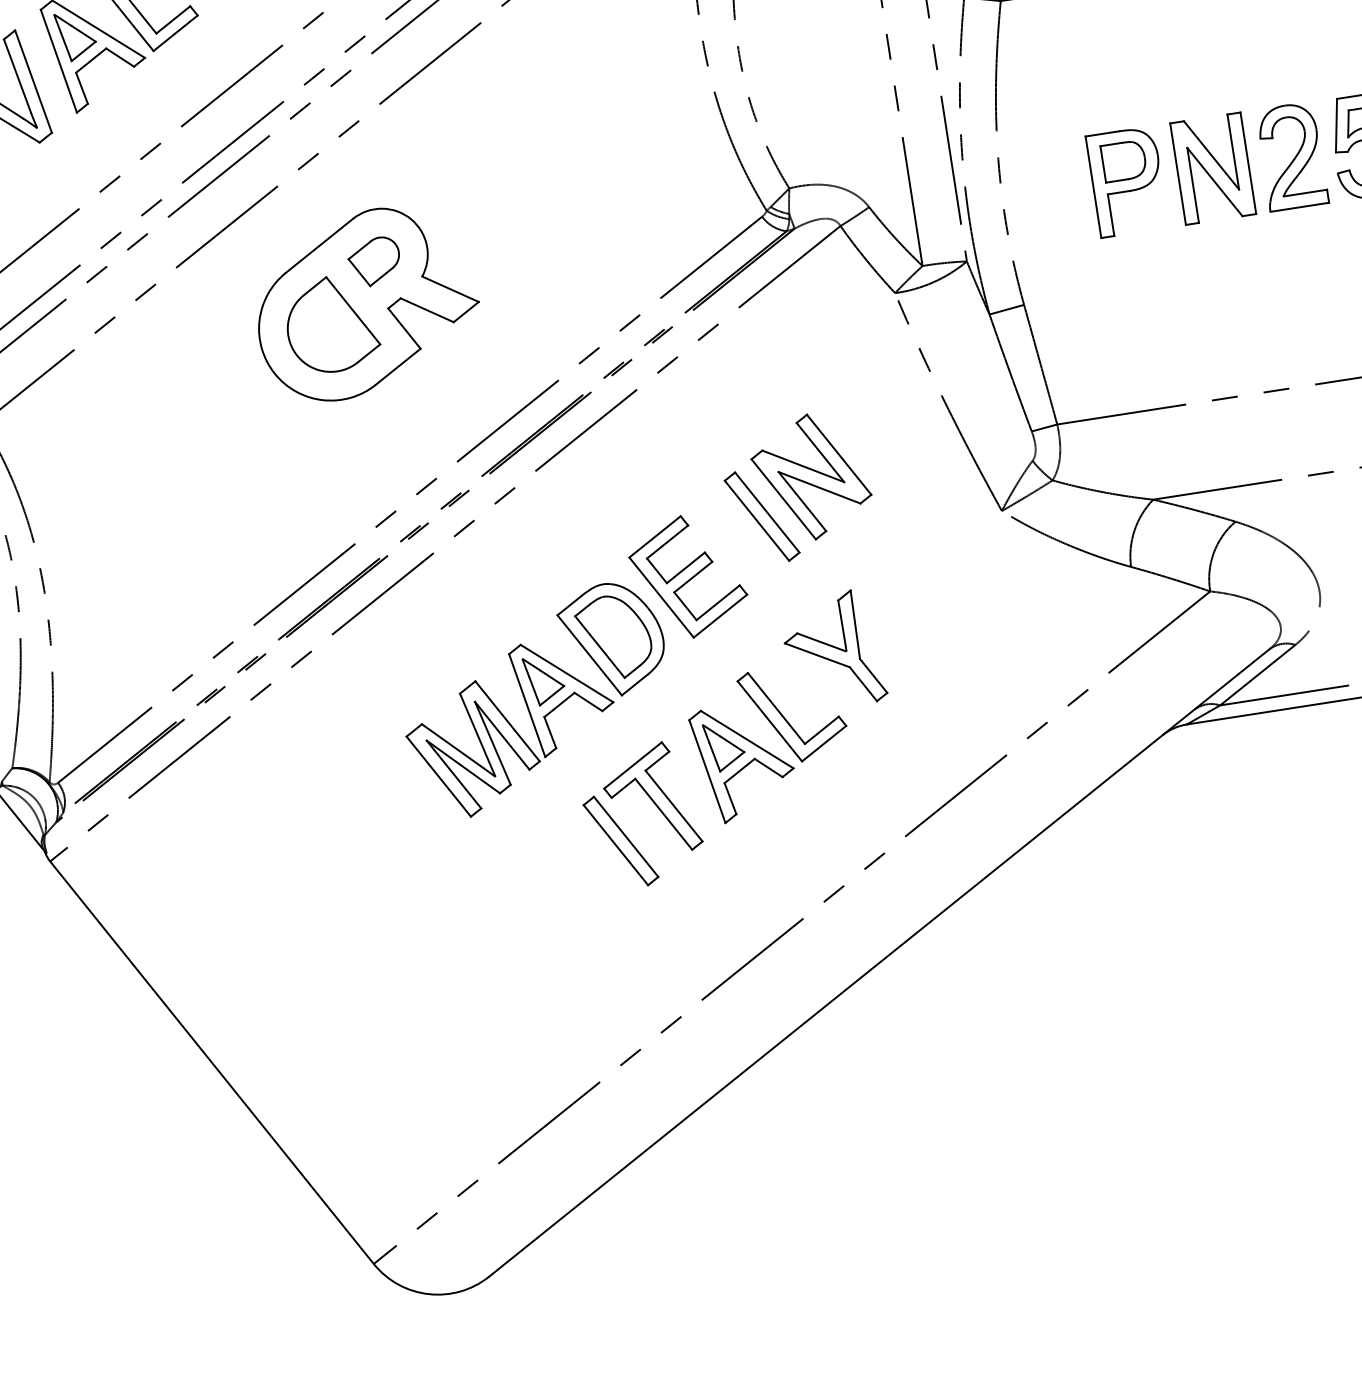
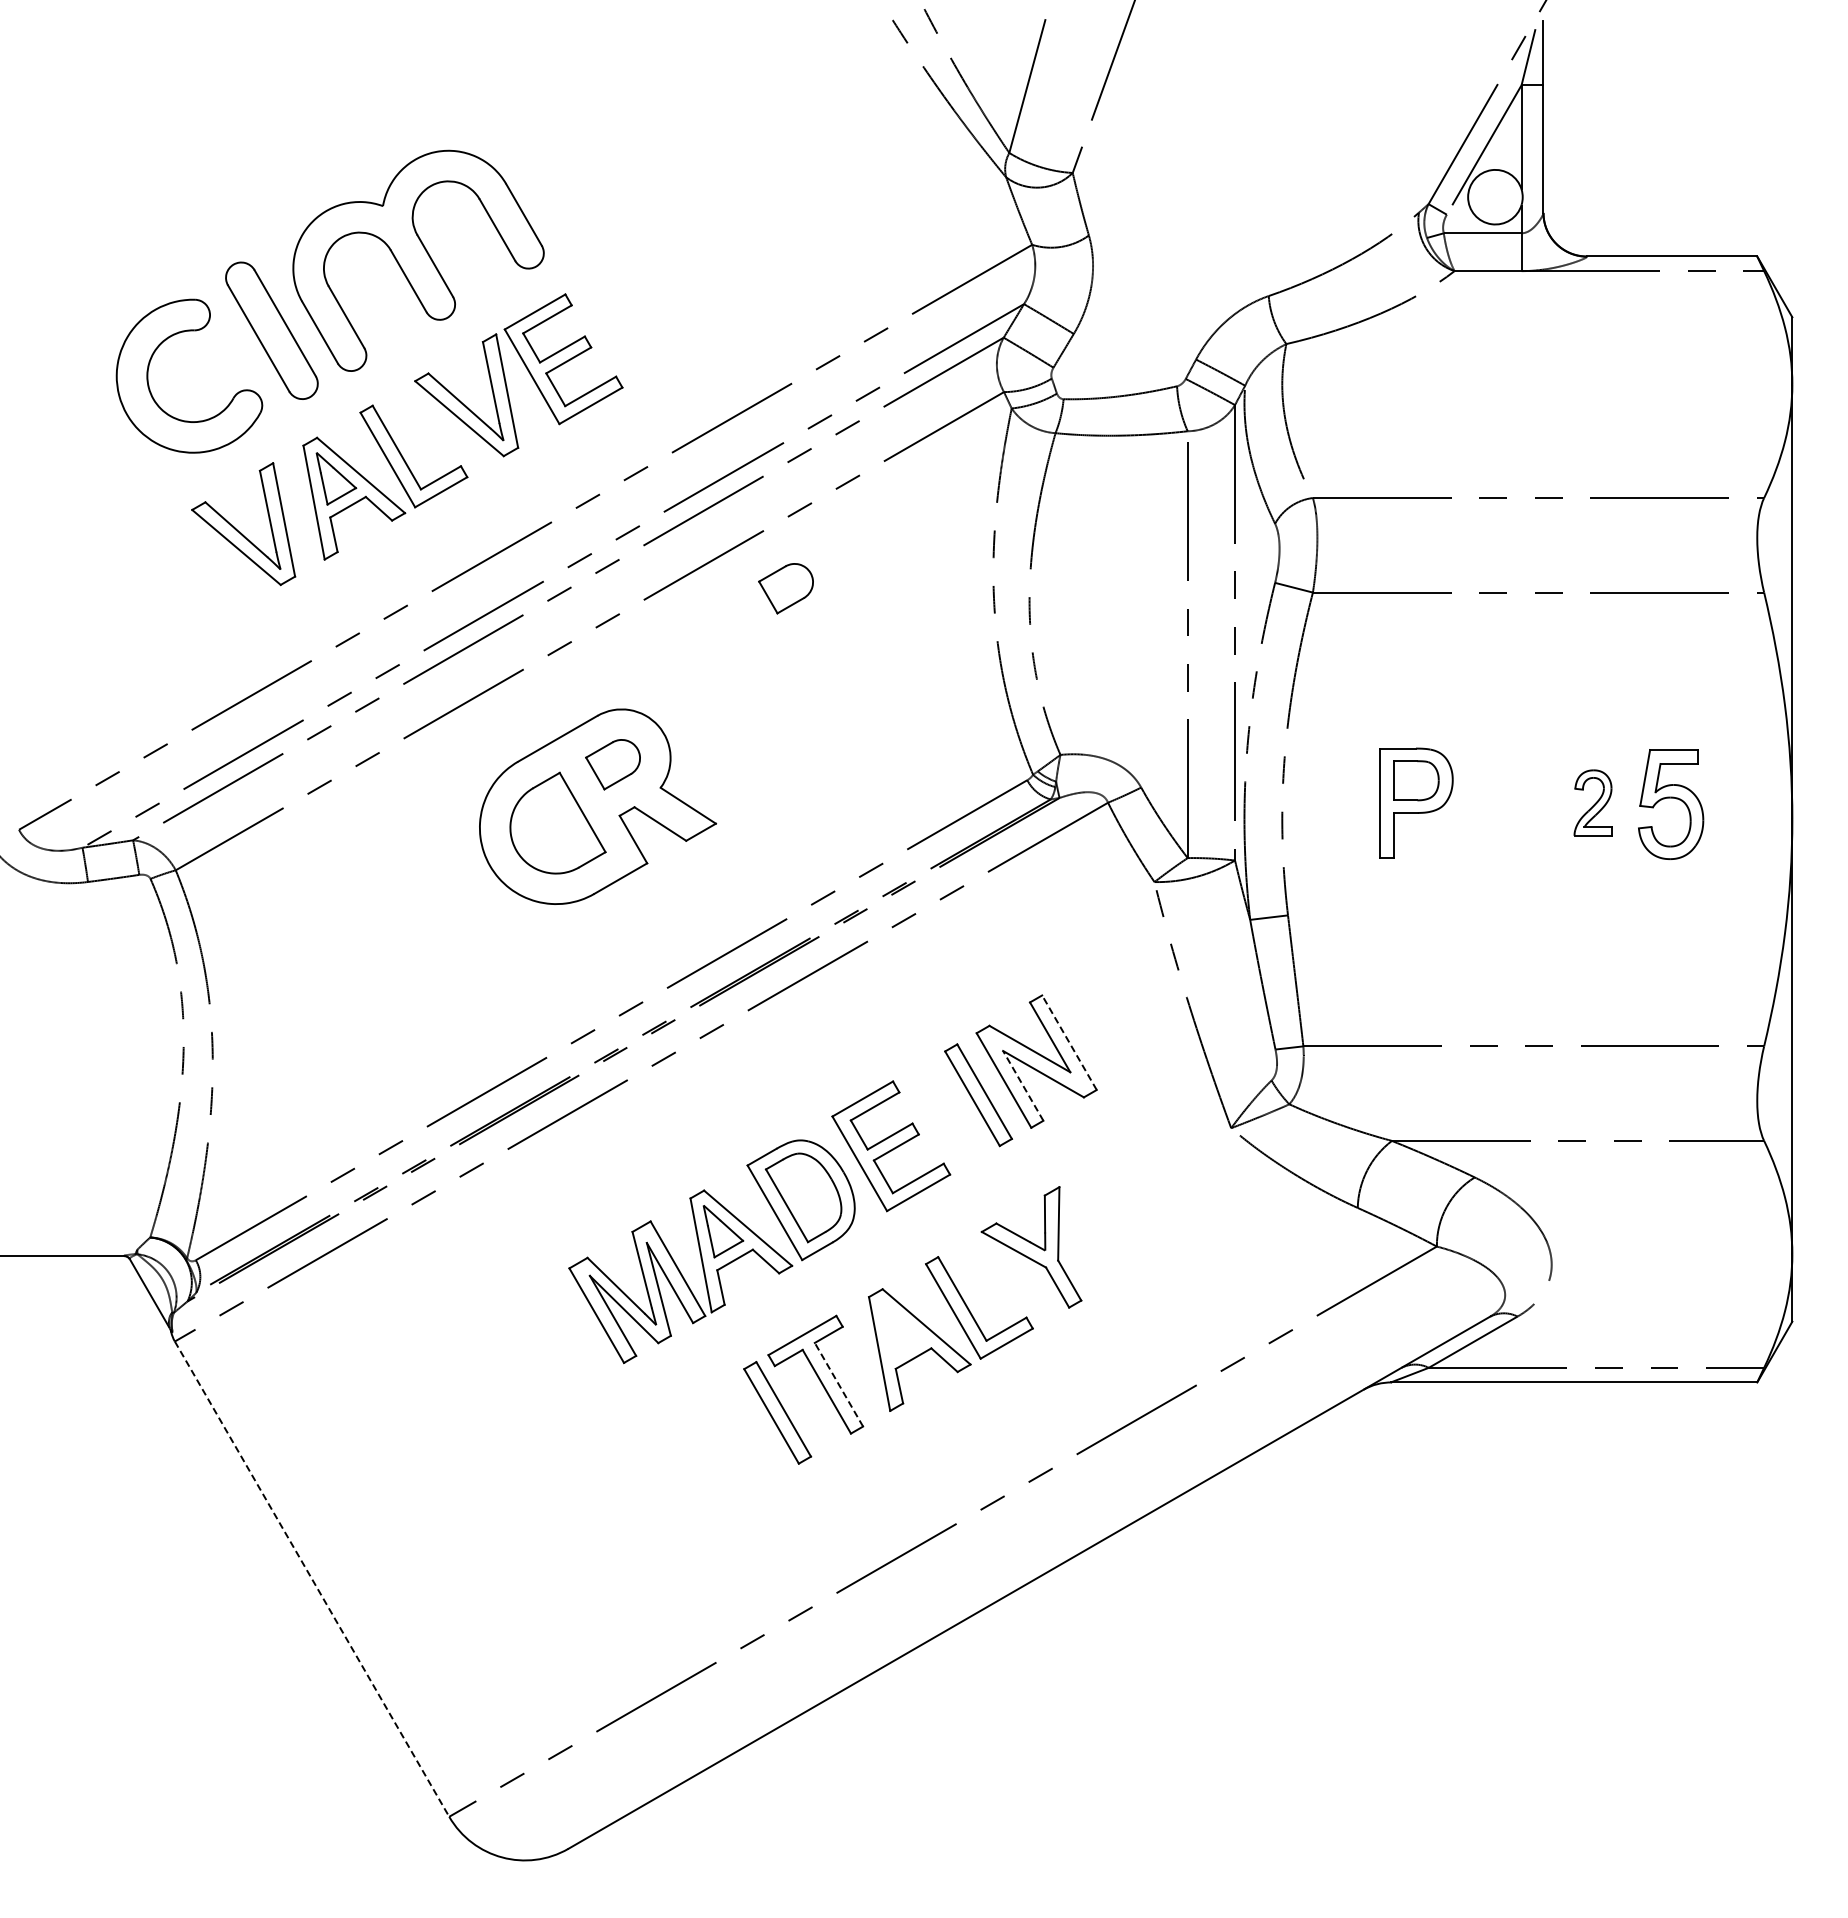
part: (509, 73) -> (785, 588), added
part: (1291, 155) -> (1593, 802), size x0.6
part: (1212, 168) -> (1508, 802), removed
line: (839, 454) -> (1069, 1042), solid -> dashed
line: (802, 501) -> (1023, 1085), solid -> dashed
part: (724, 745) -> (901, 1329), removed
line: (673, 805) -> (838, 1384), solid -> dashed
line: (212, 1062) -> (312, 1579), solid -> dashed

